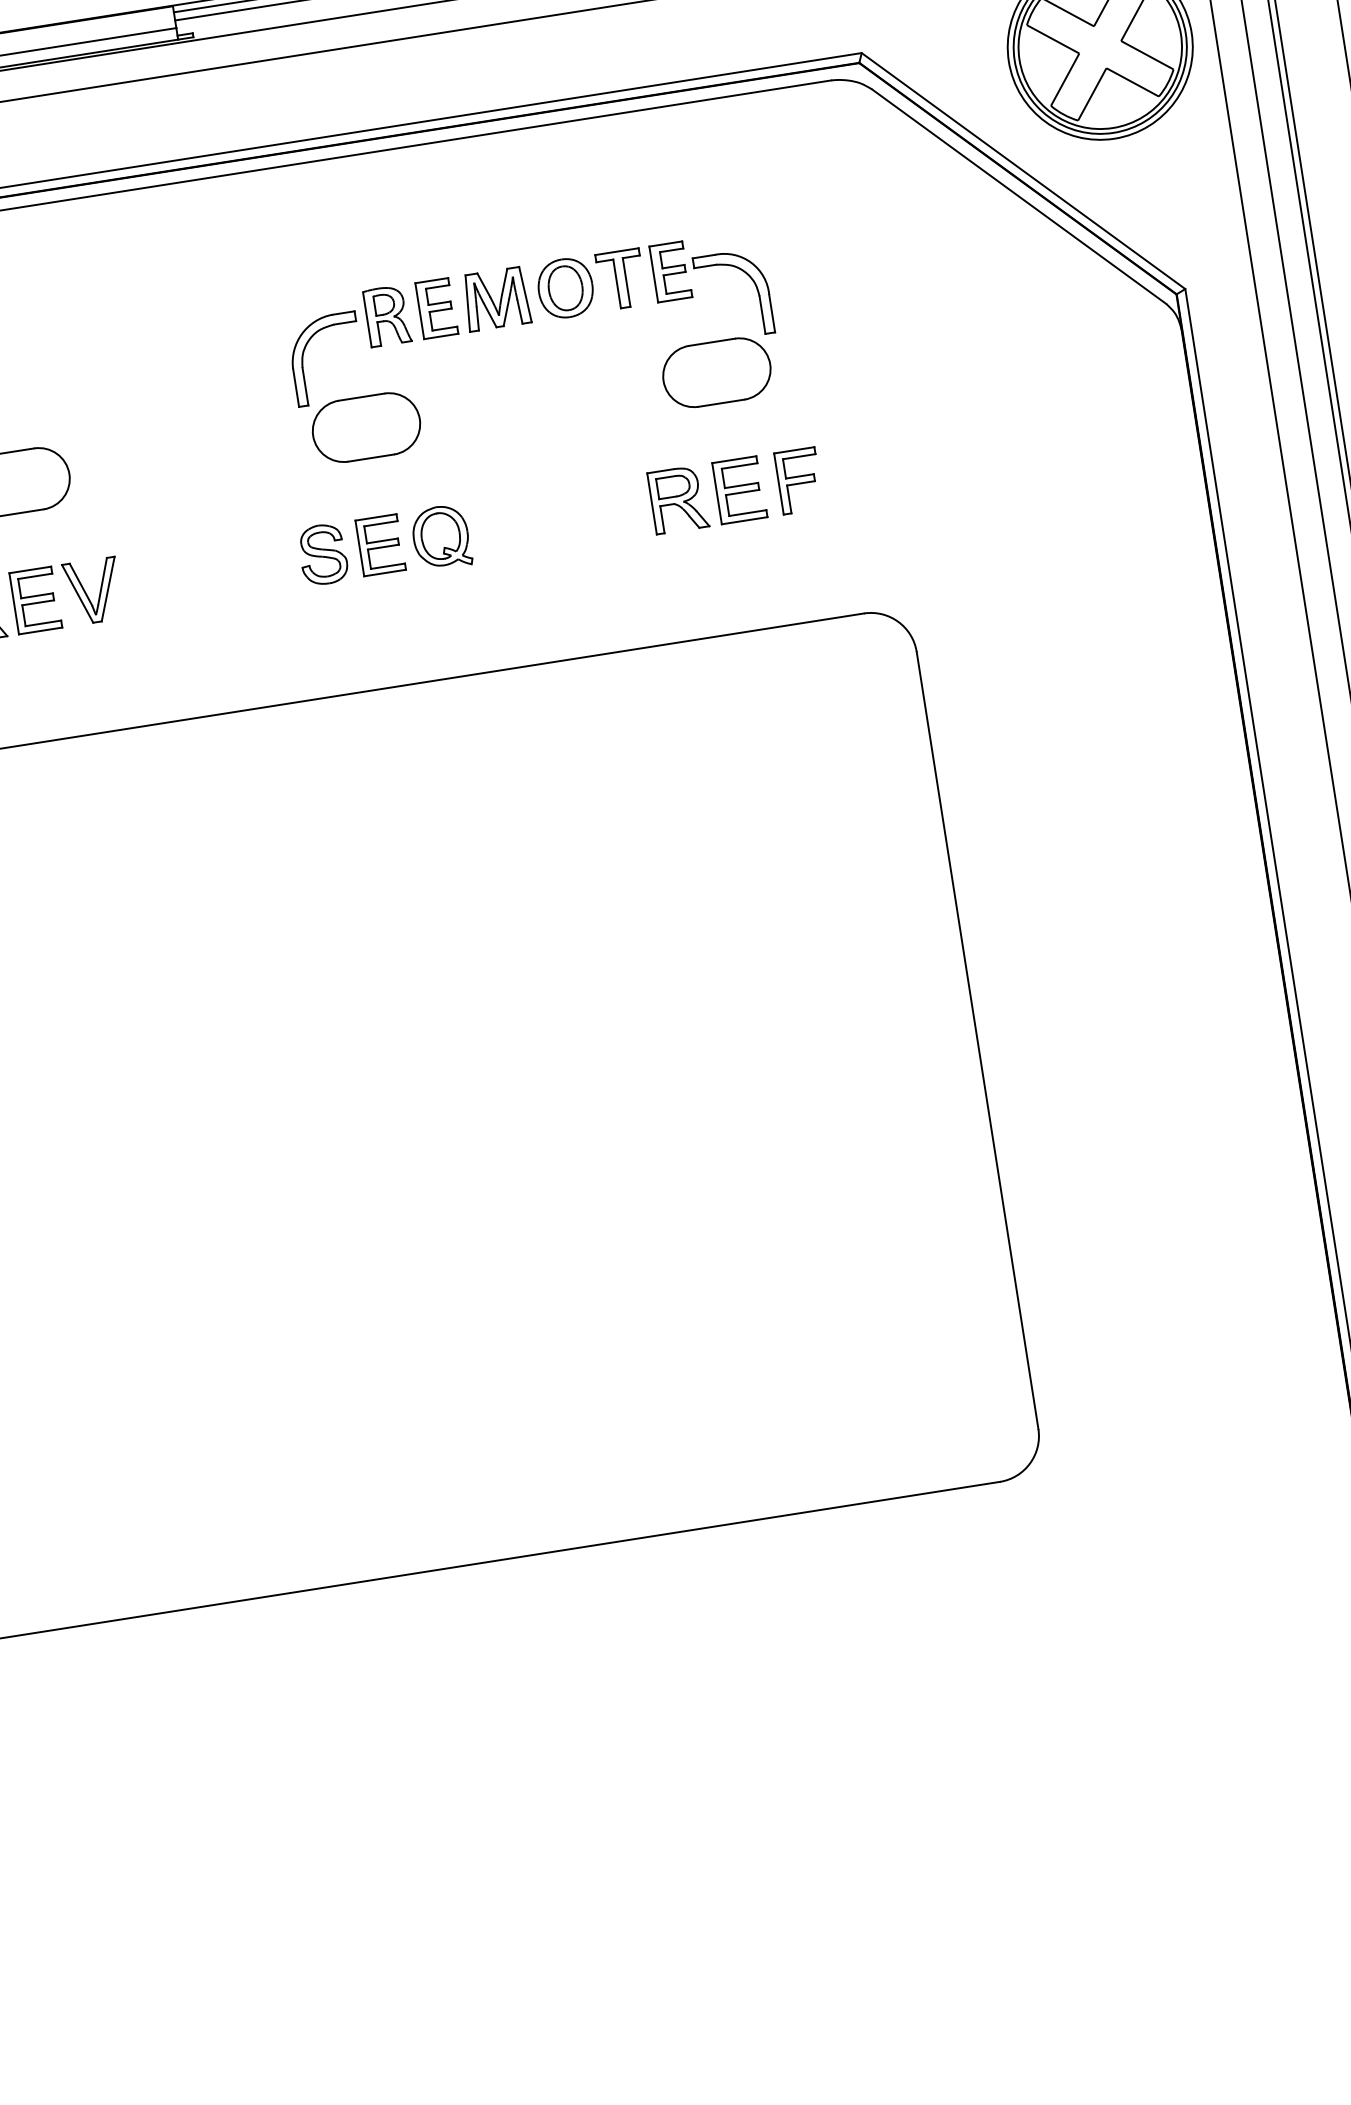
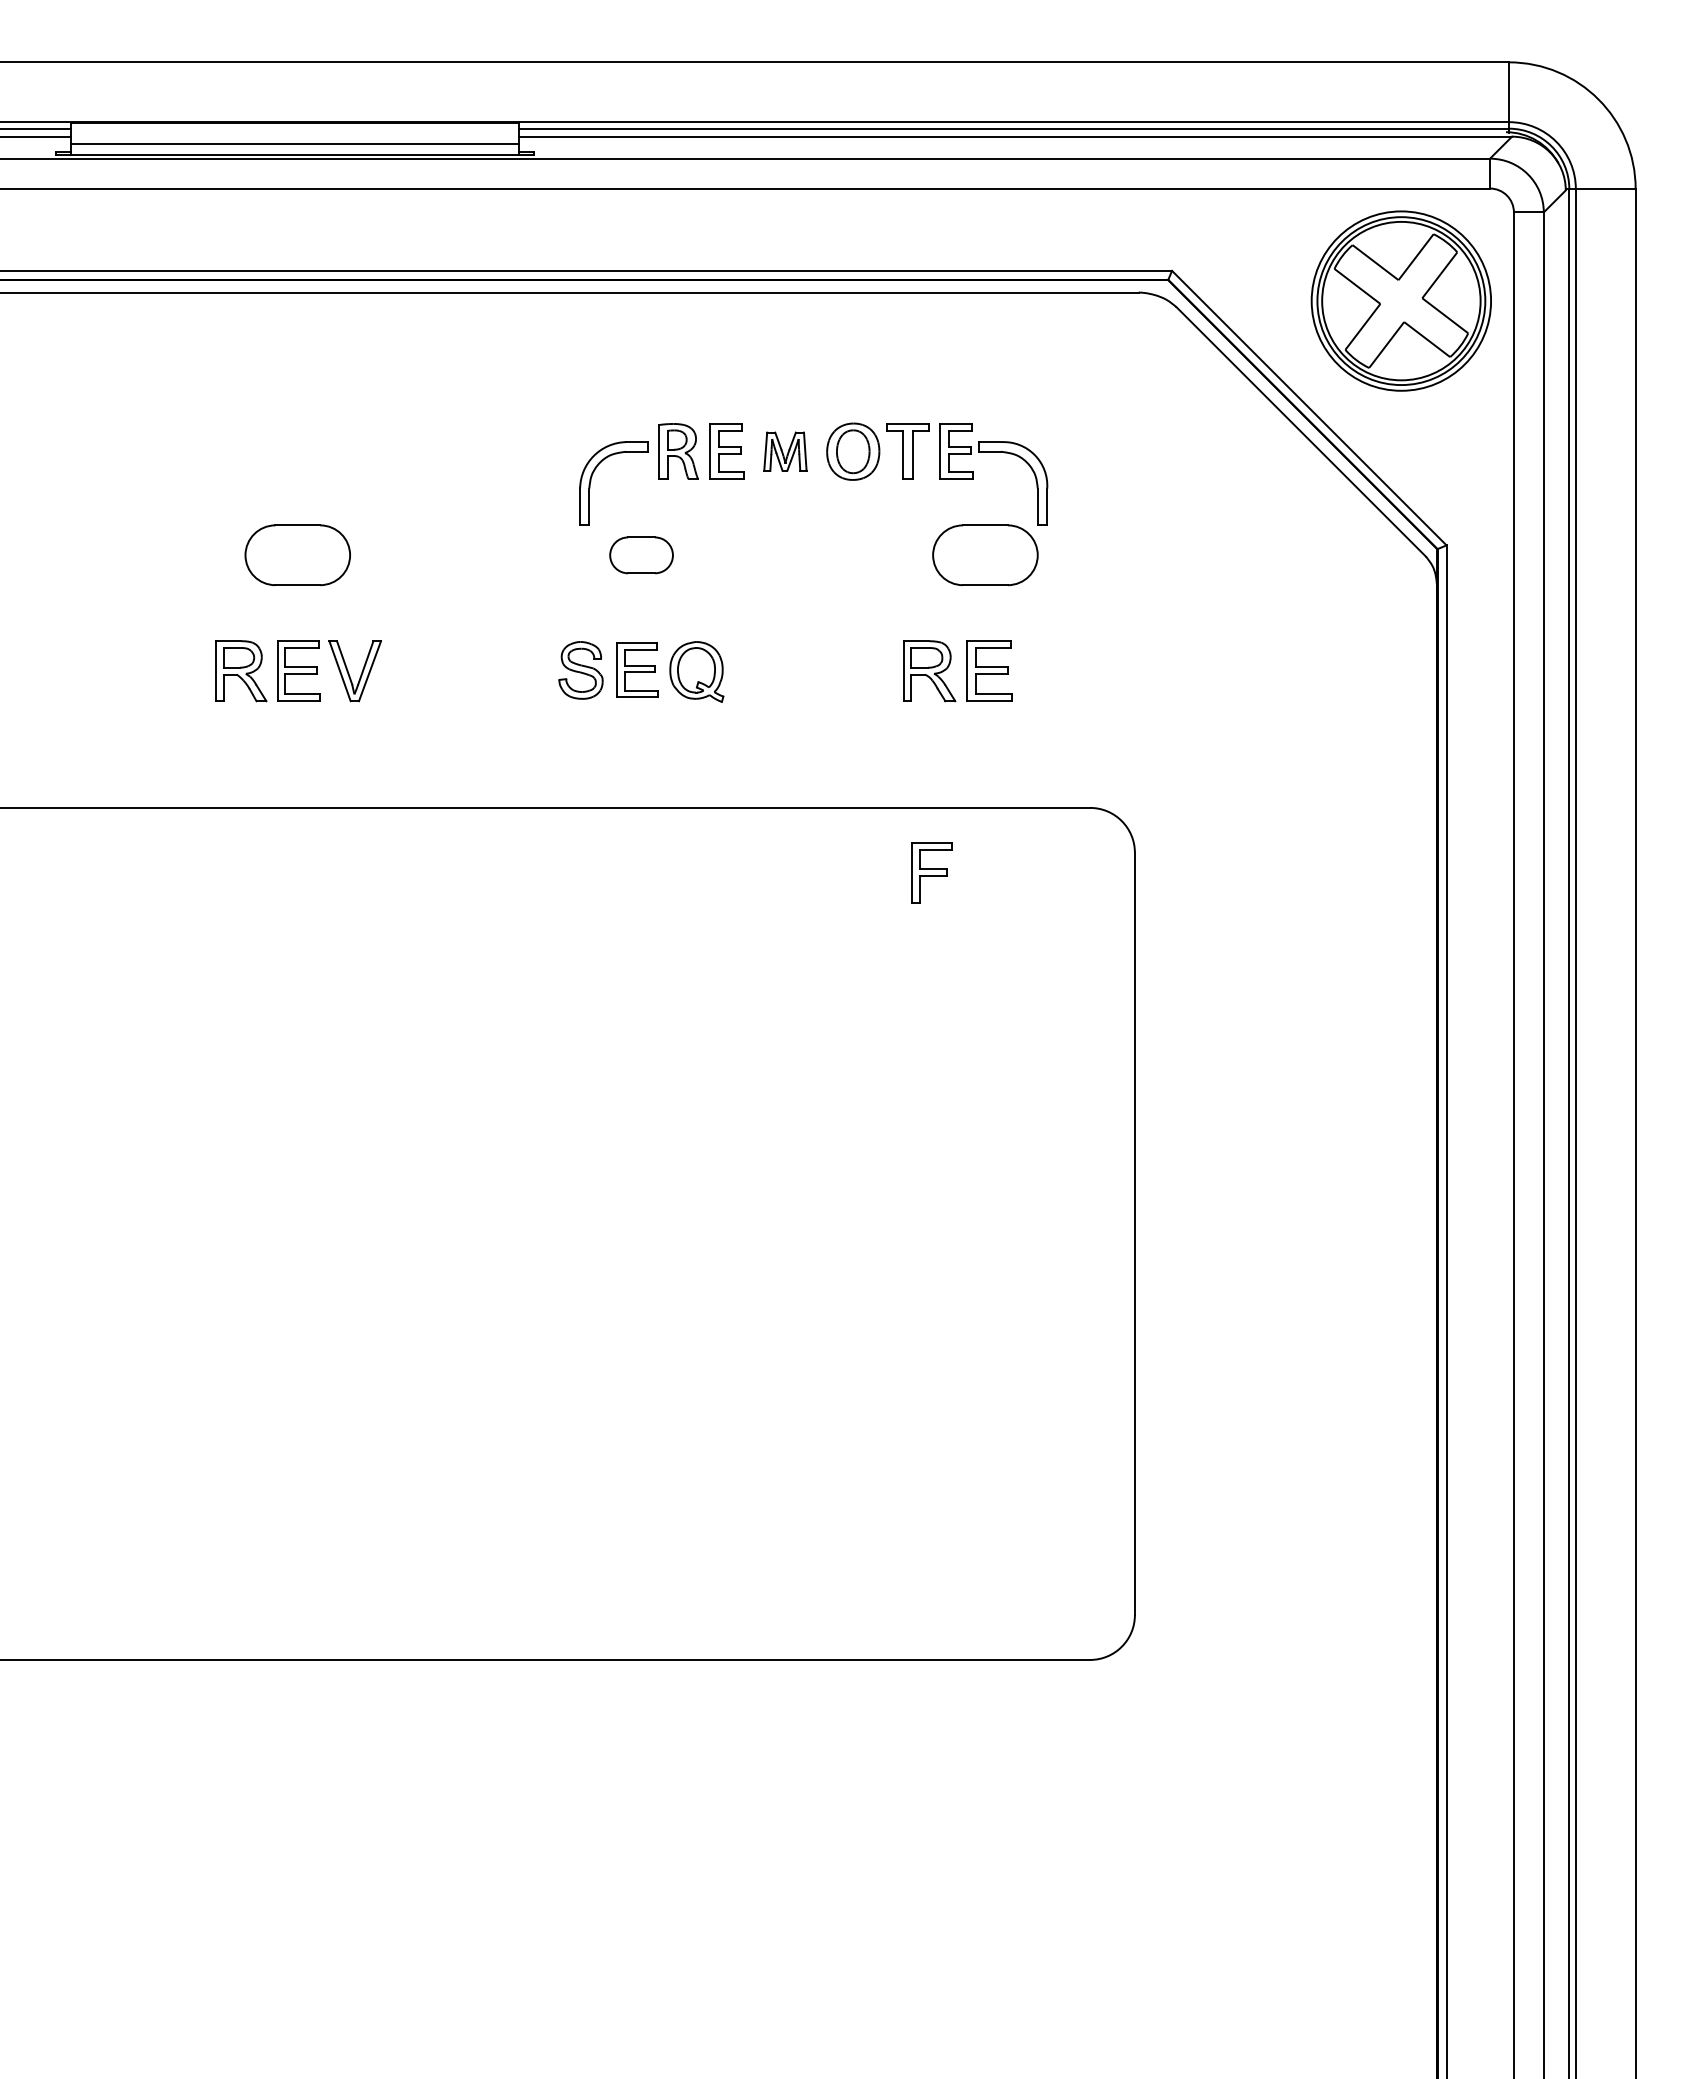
part: (496, 298) -> (785, 451), size x0.7
part: (366, 427) -> (641, 555), size x0.6
part: (798, 480) -> (931, 872), moved

